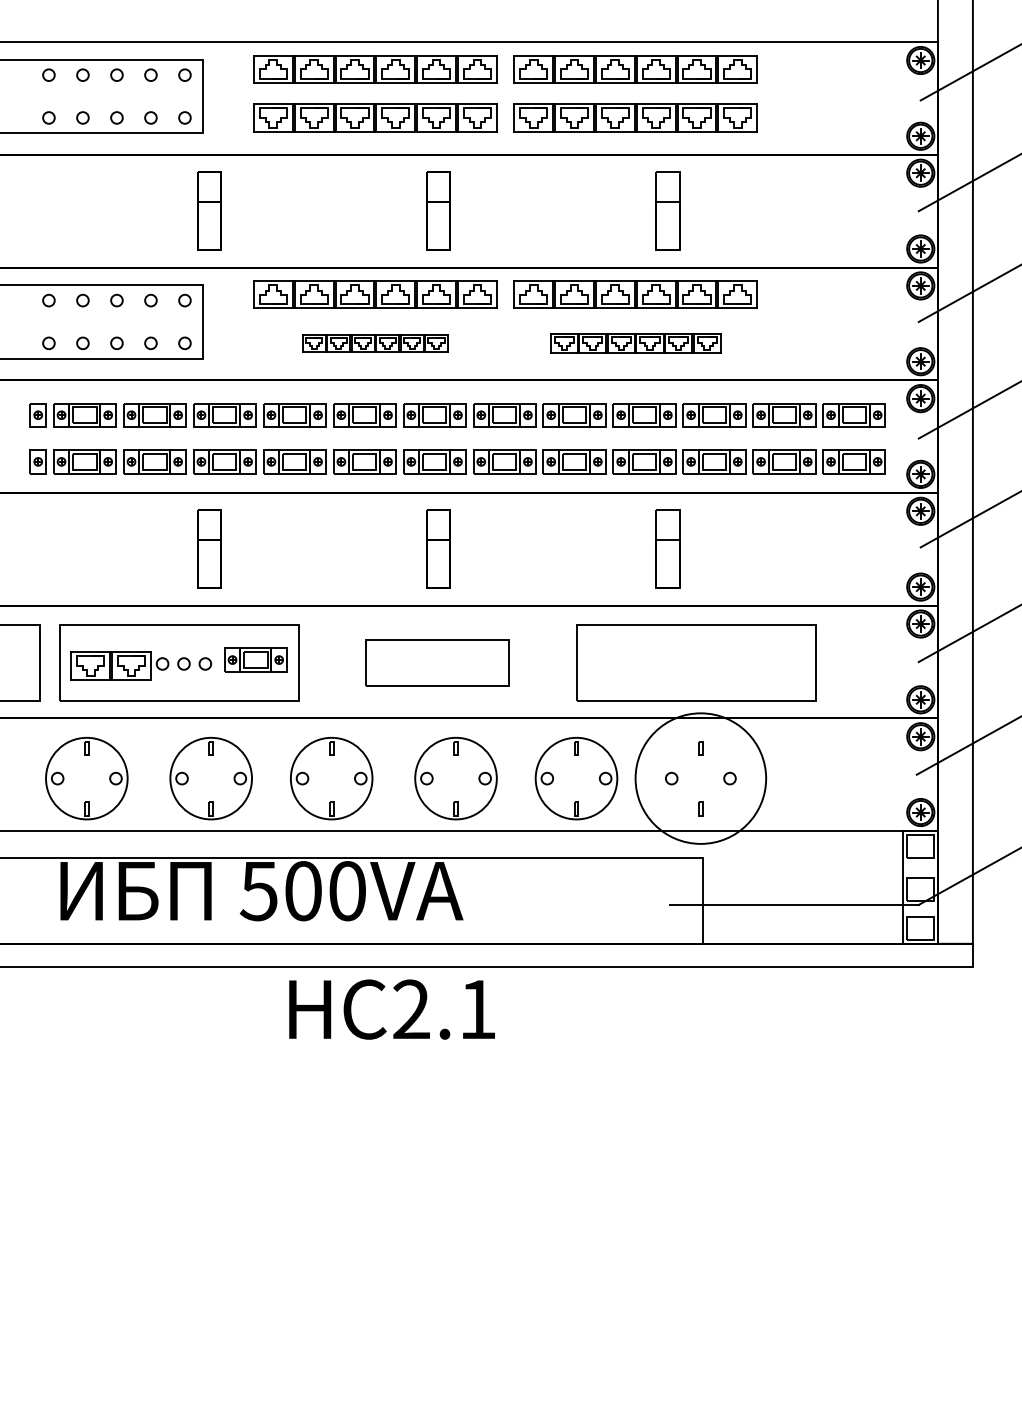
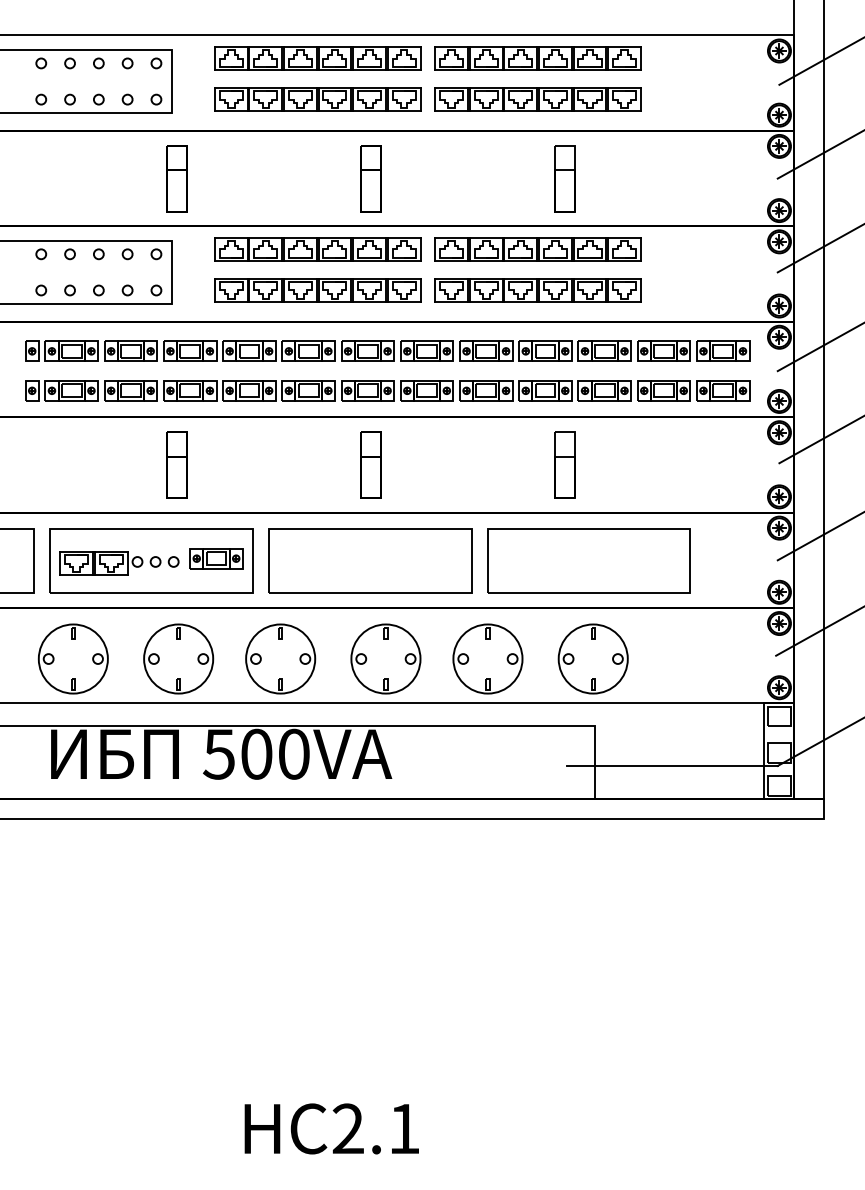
part: (375, 343) -> (317, 290), size x1.67
part: (635, 343) -> (537, 290), size x1.43
part: (437, 662) -> (370, 560), size x1.67
circle: (700, 778) -> (592, 658), size x0.62
text: (391, 1009) -> (331, 1128), moved

